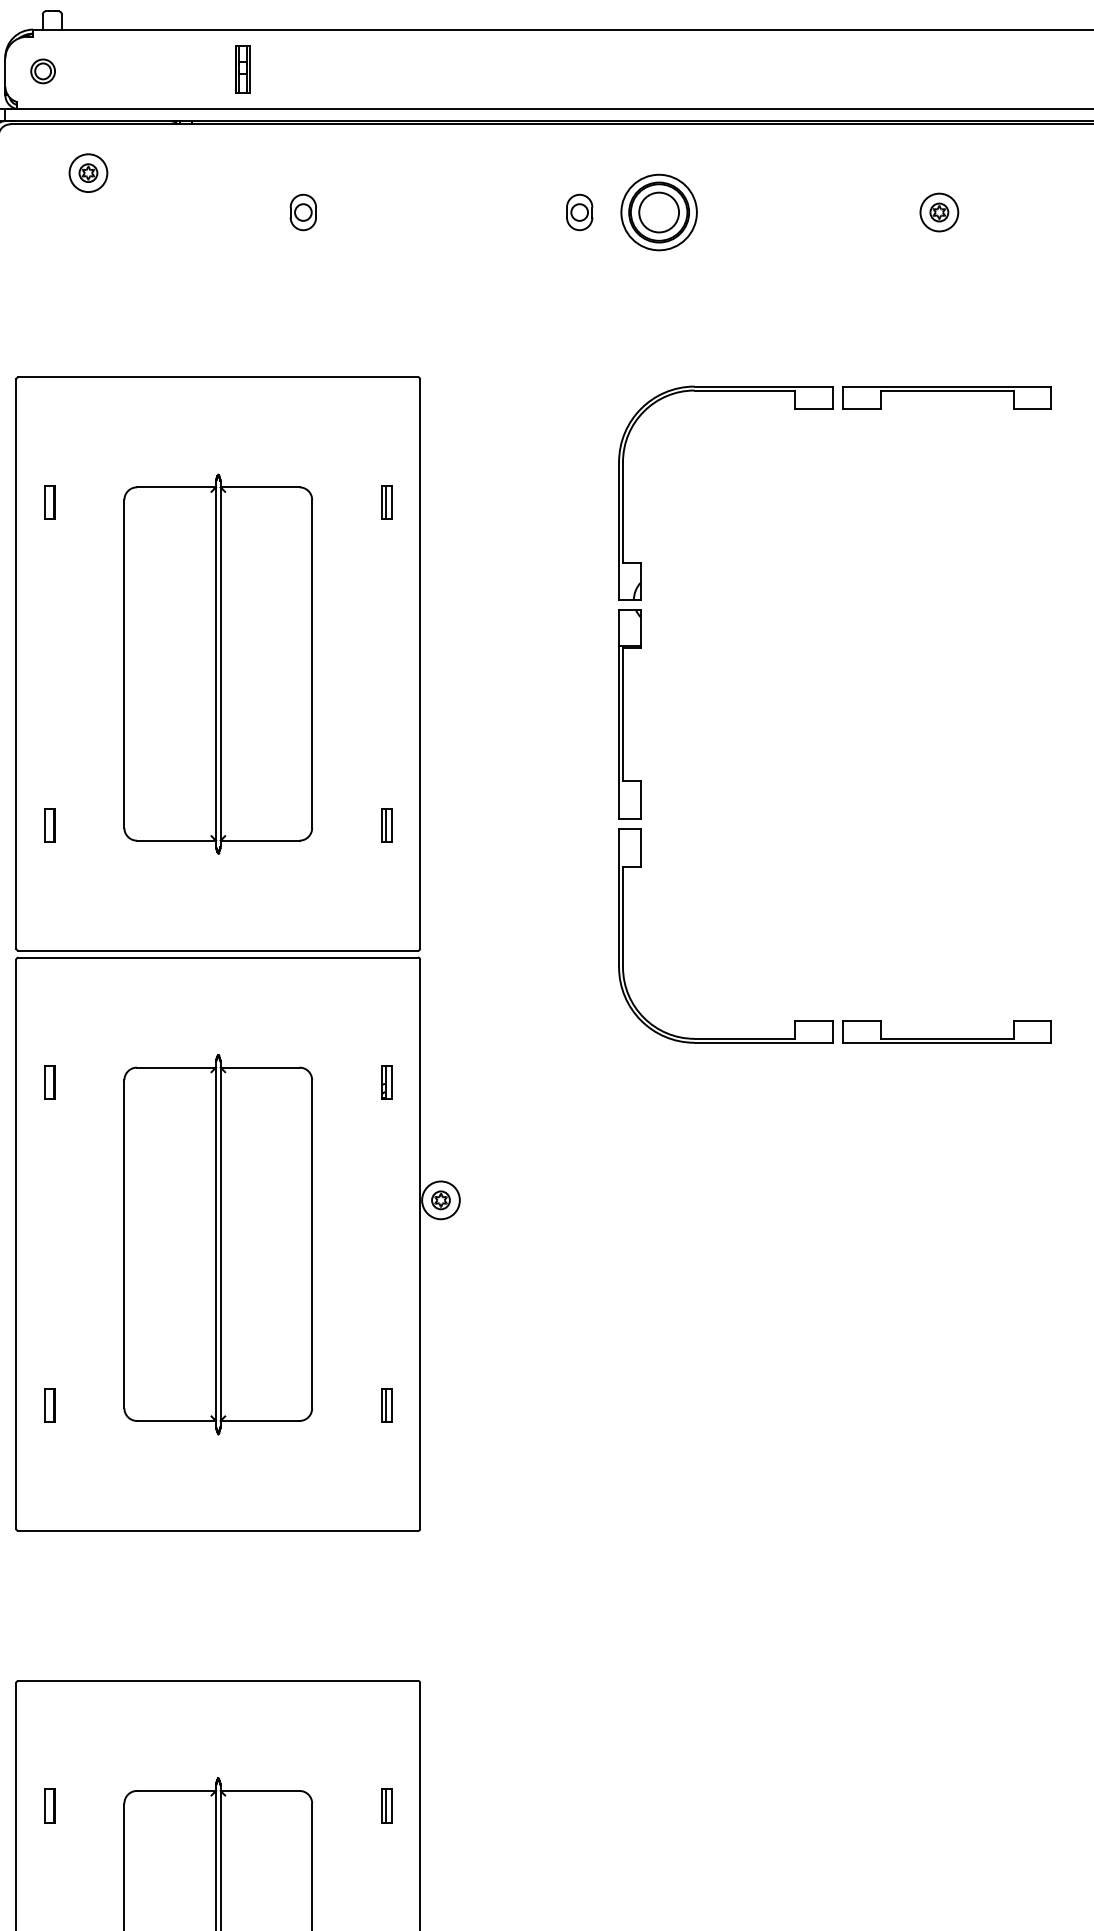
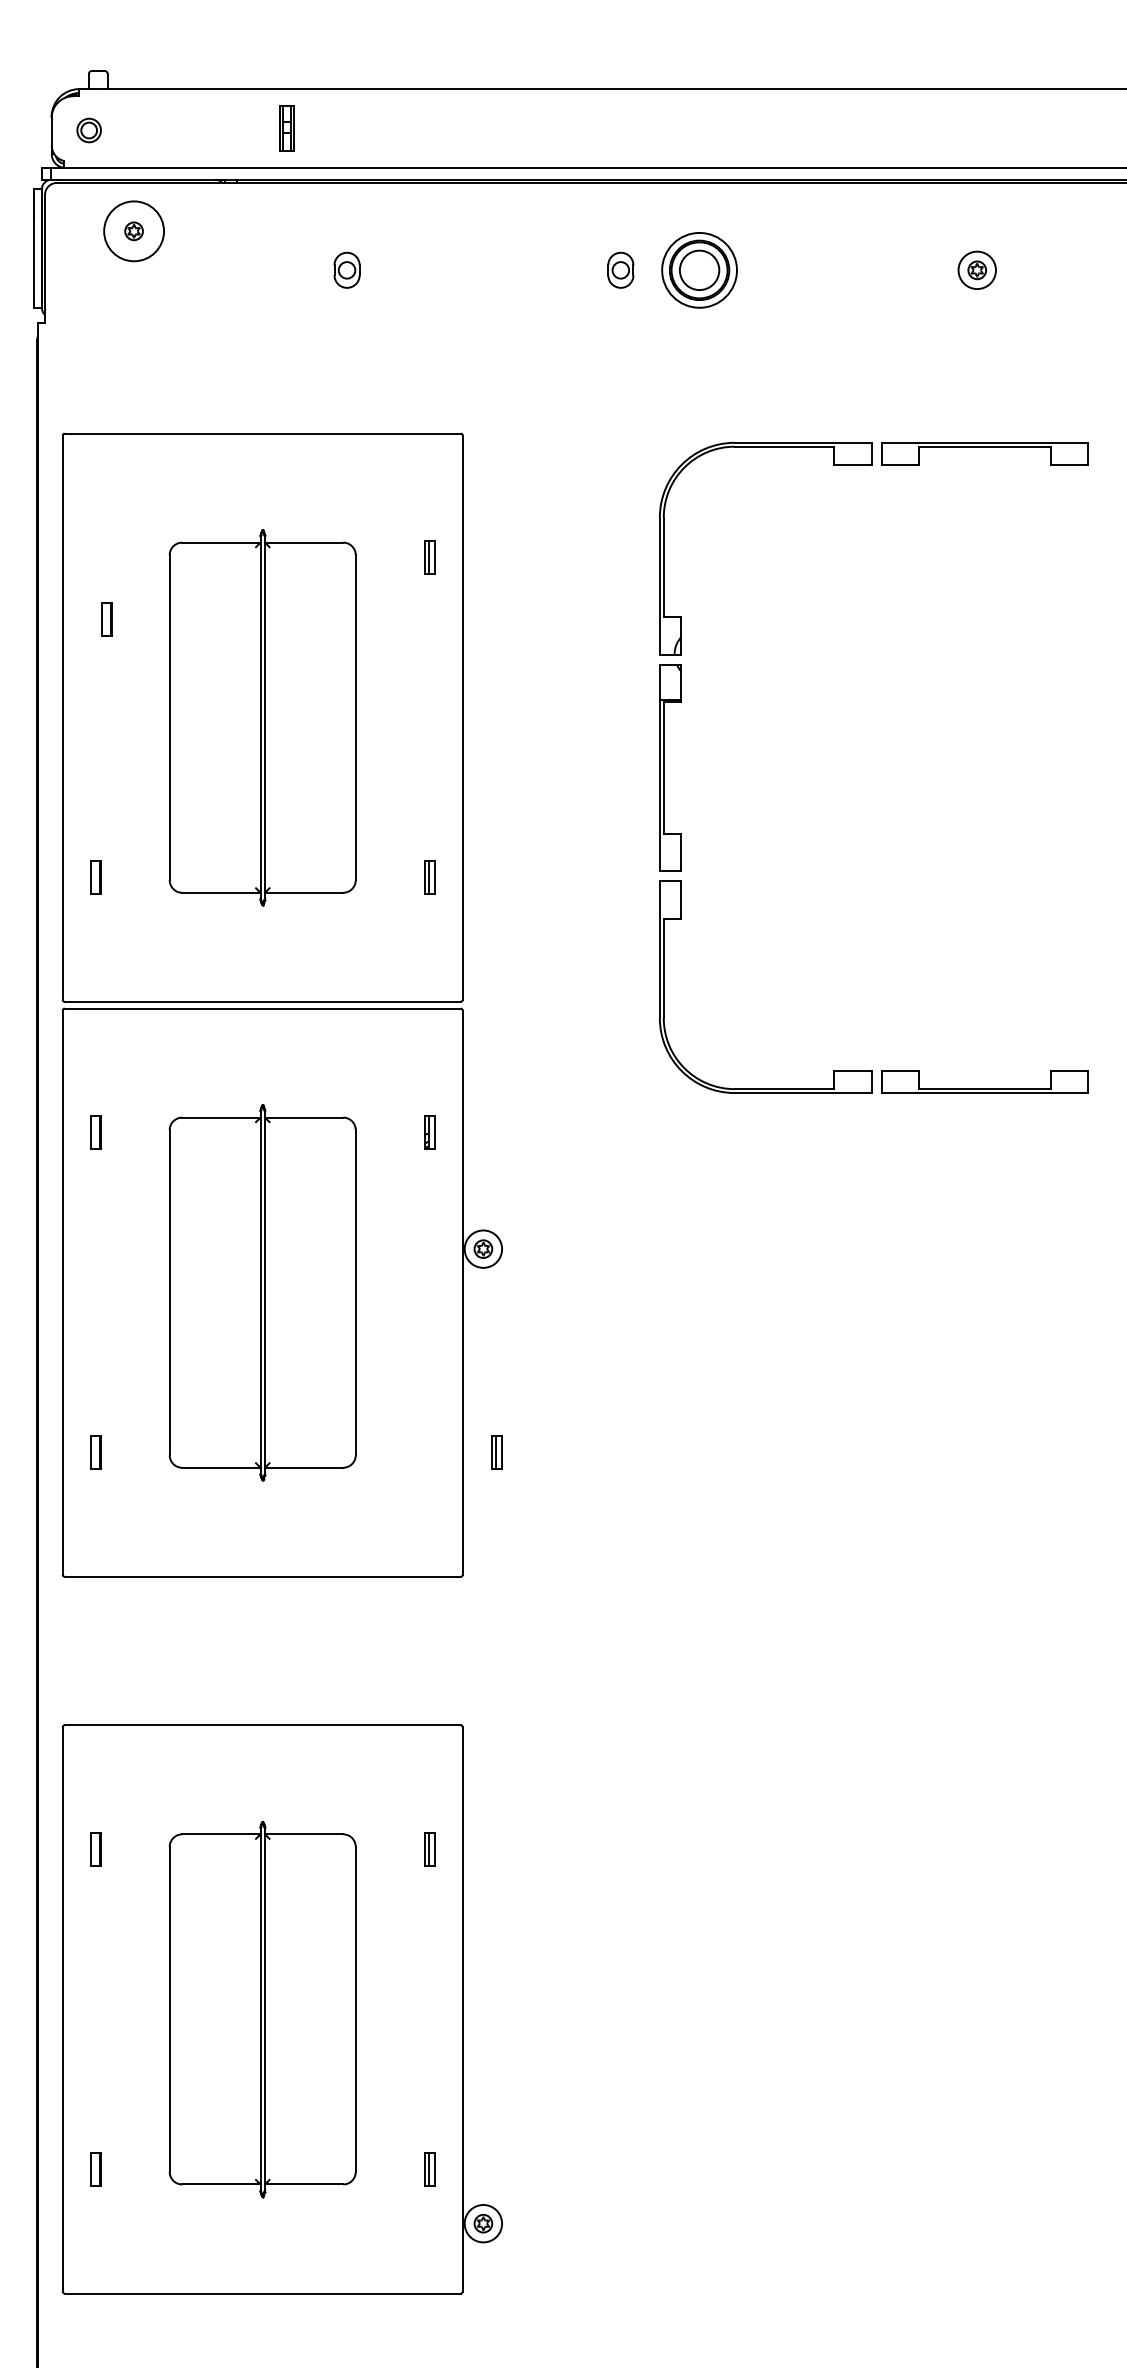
circle: (87, 173) -> (133, 231), size x1.6
part: (49, 502) -> (106, 619), moved
part: (386, 1405) -> (496, 1452), moved

